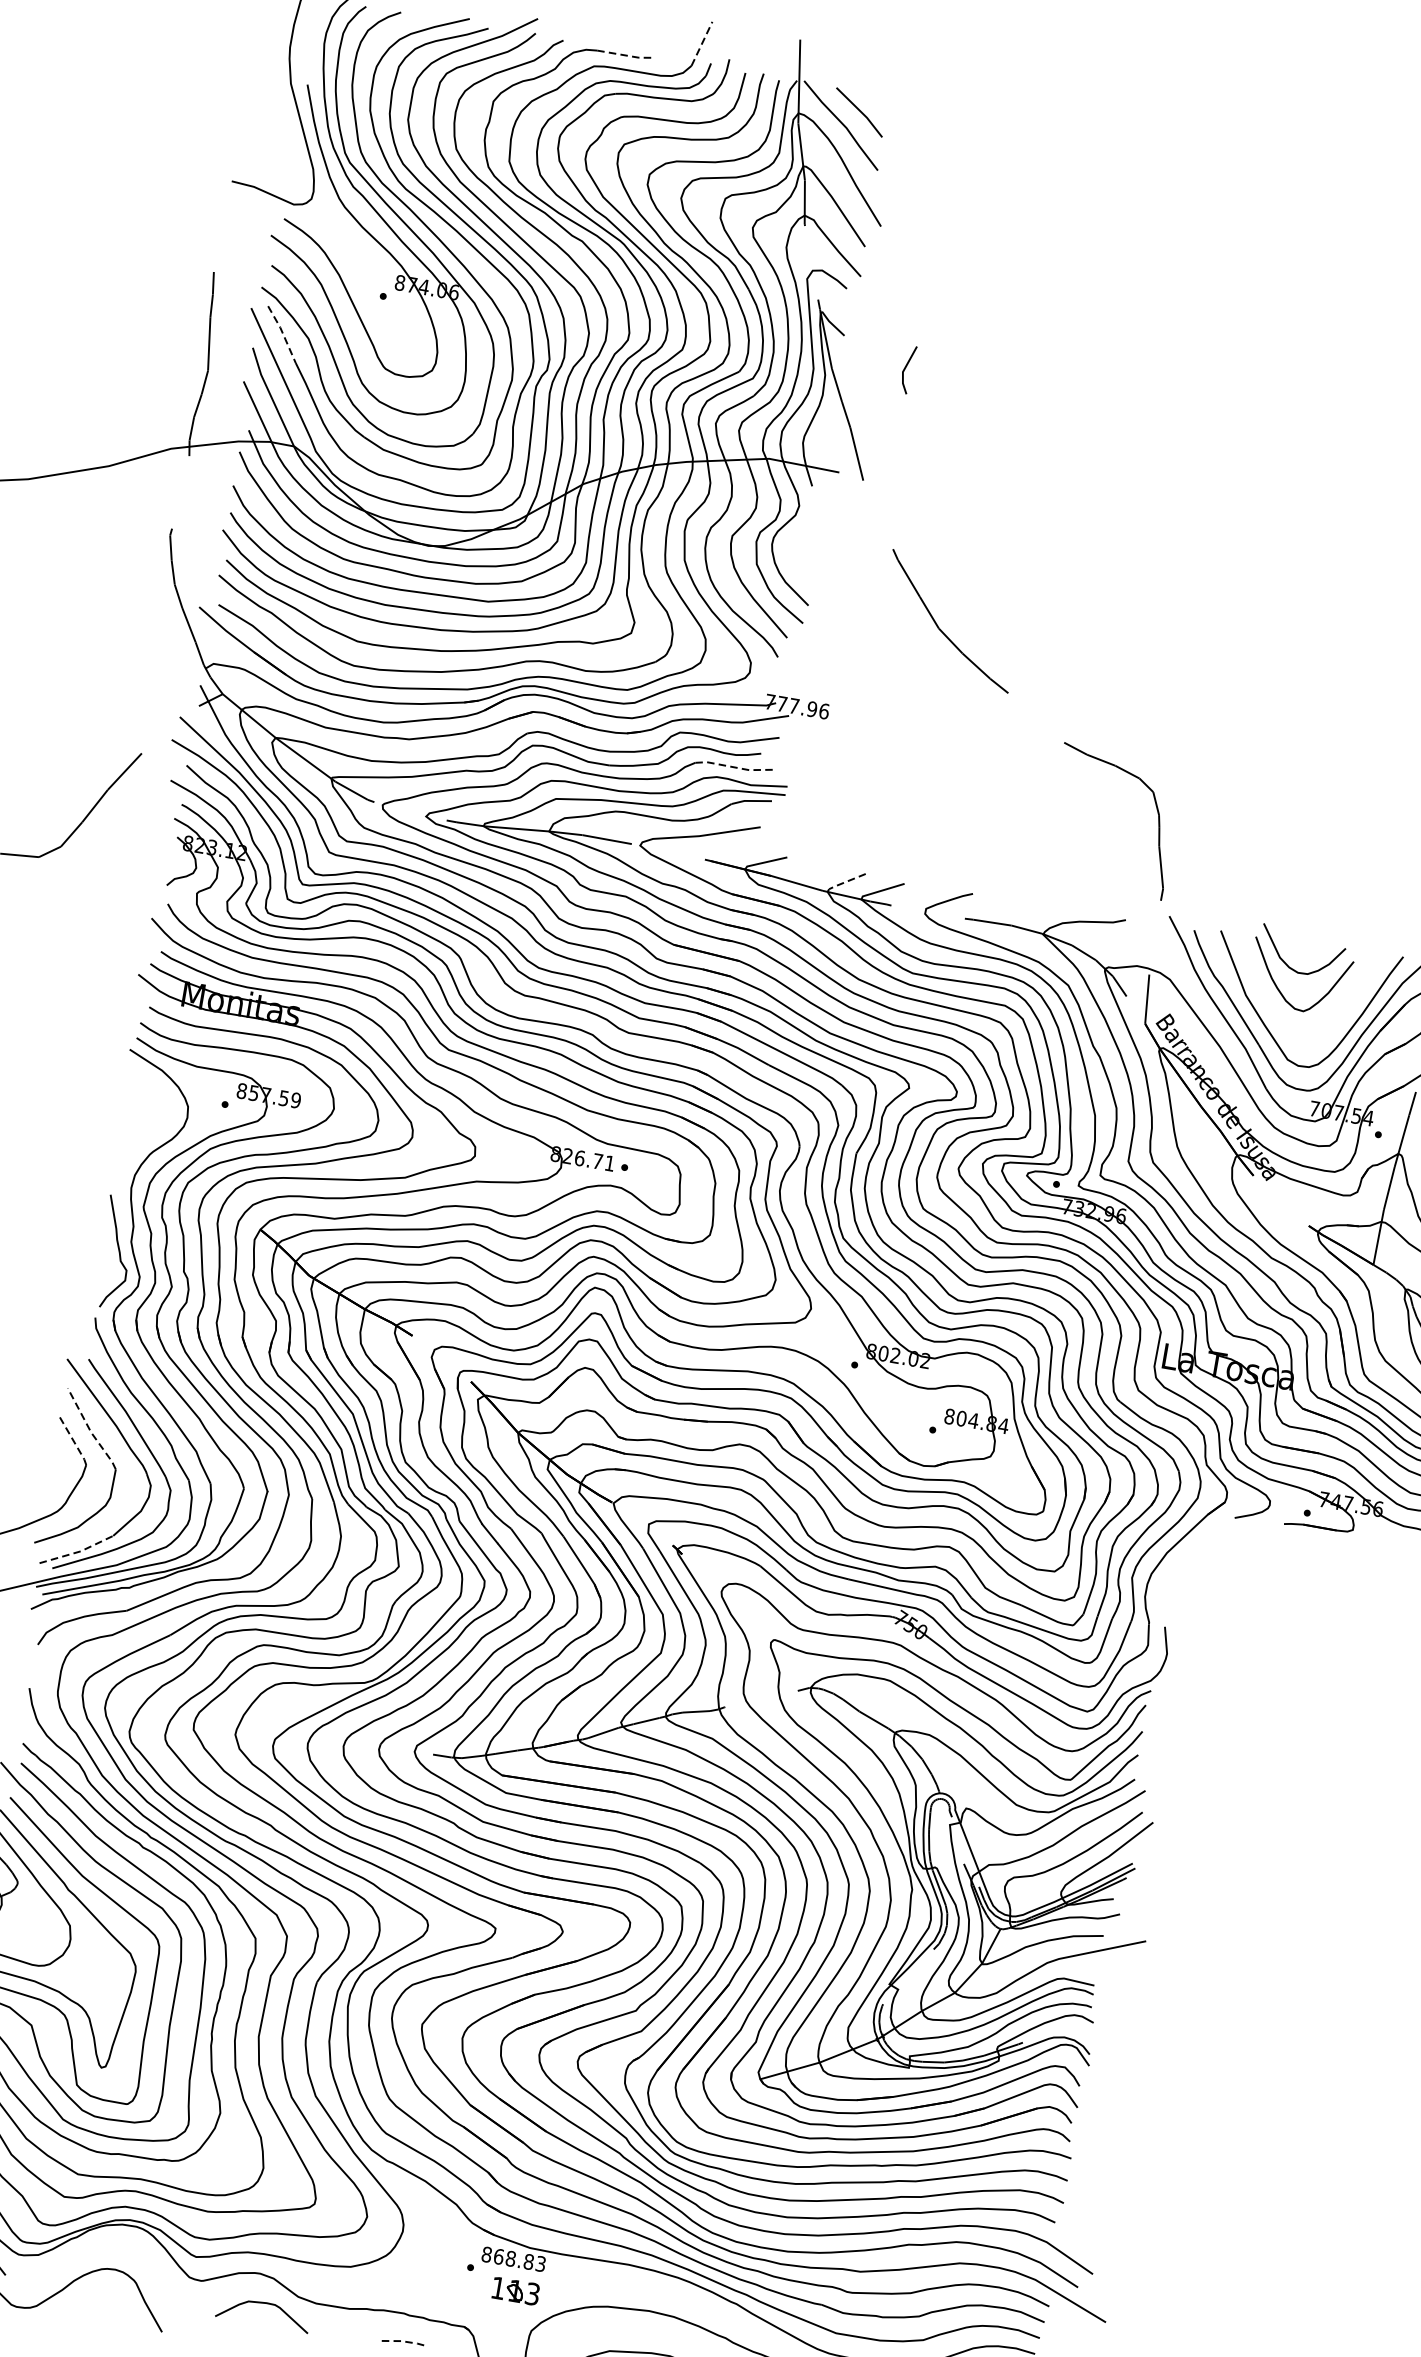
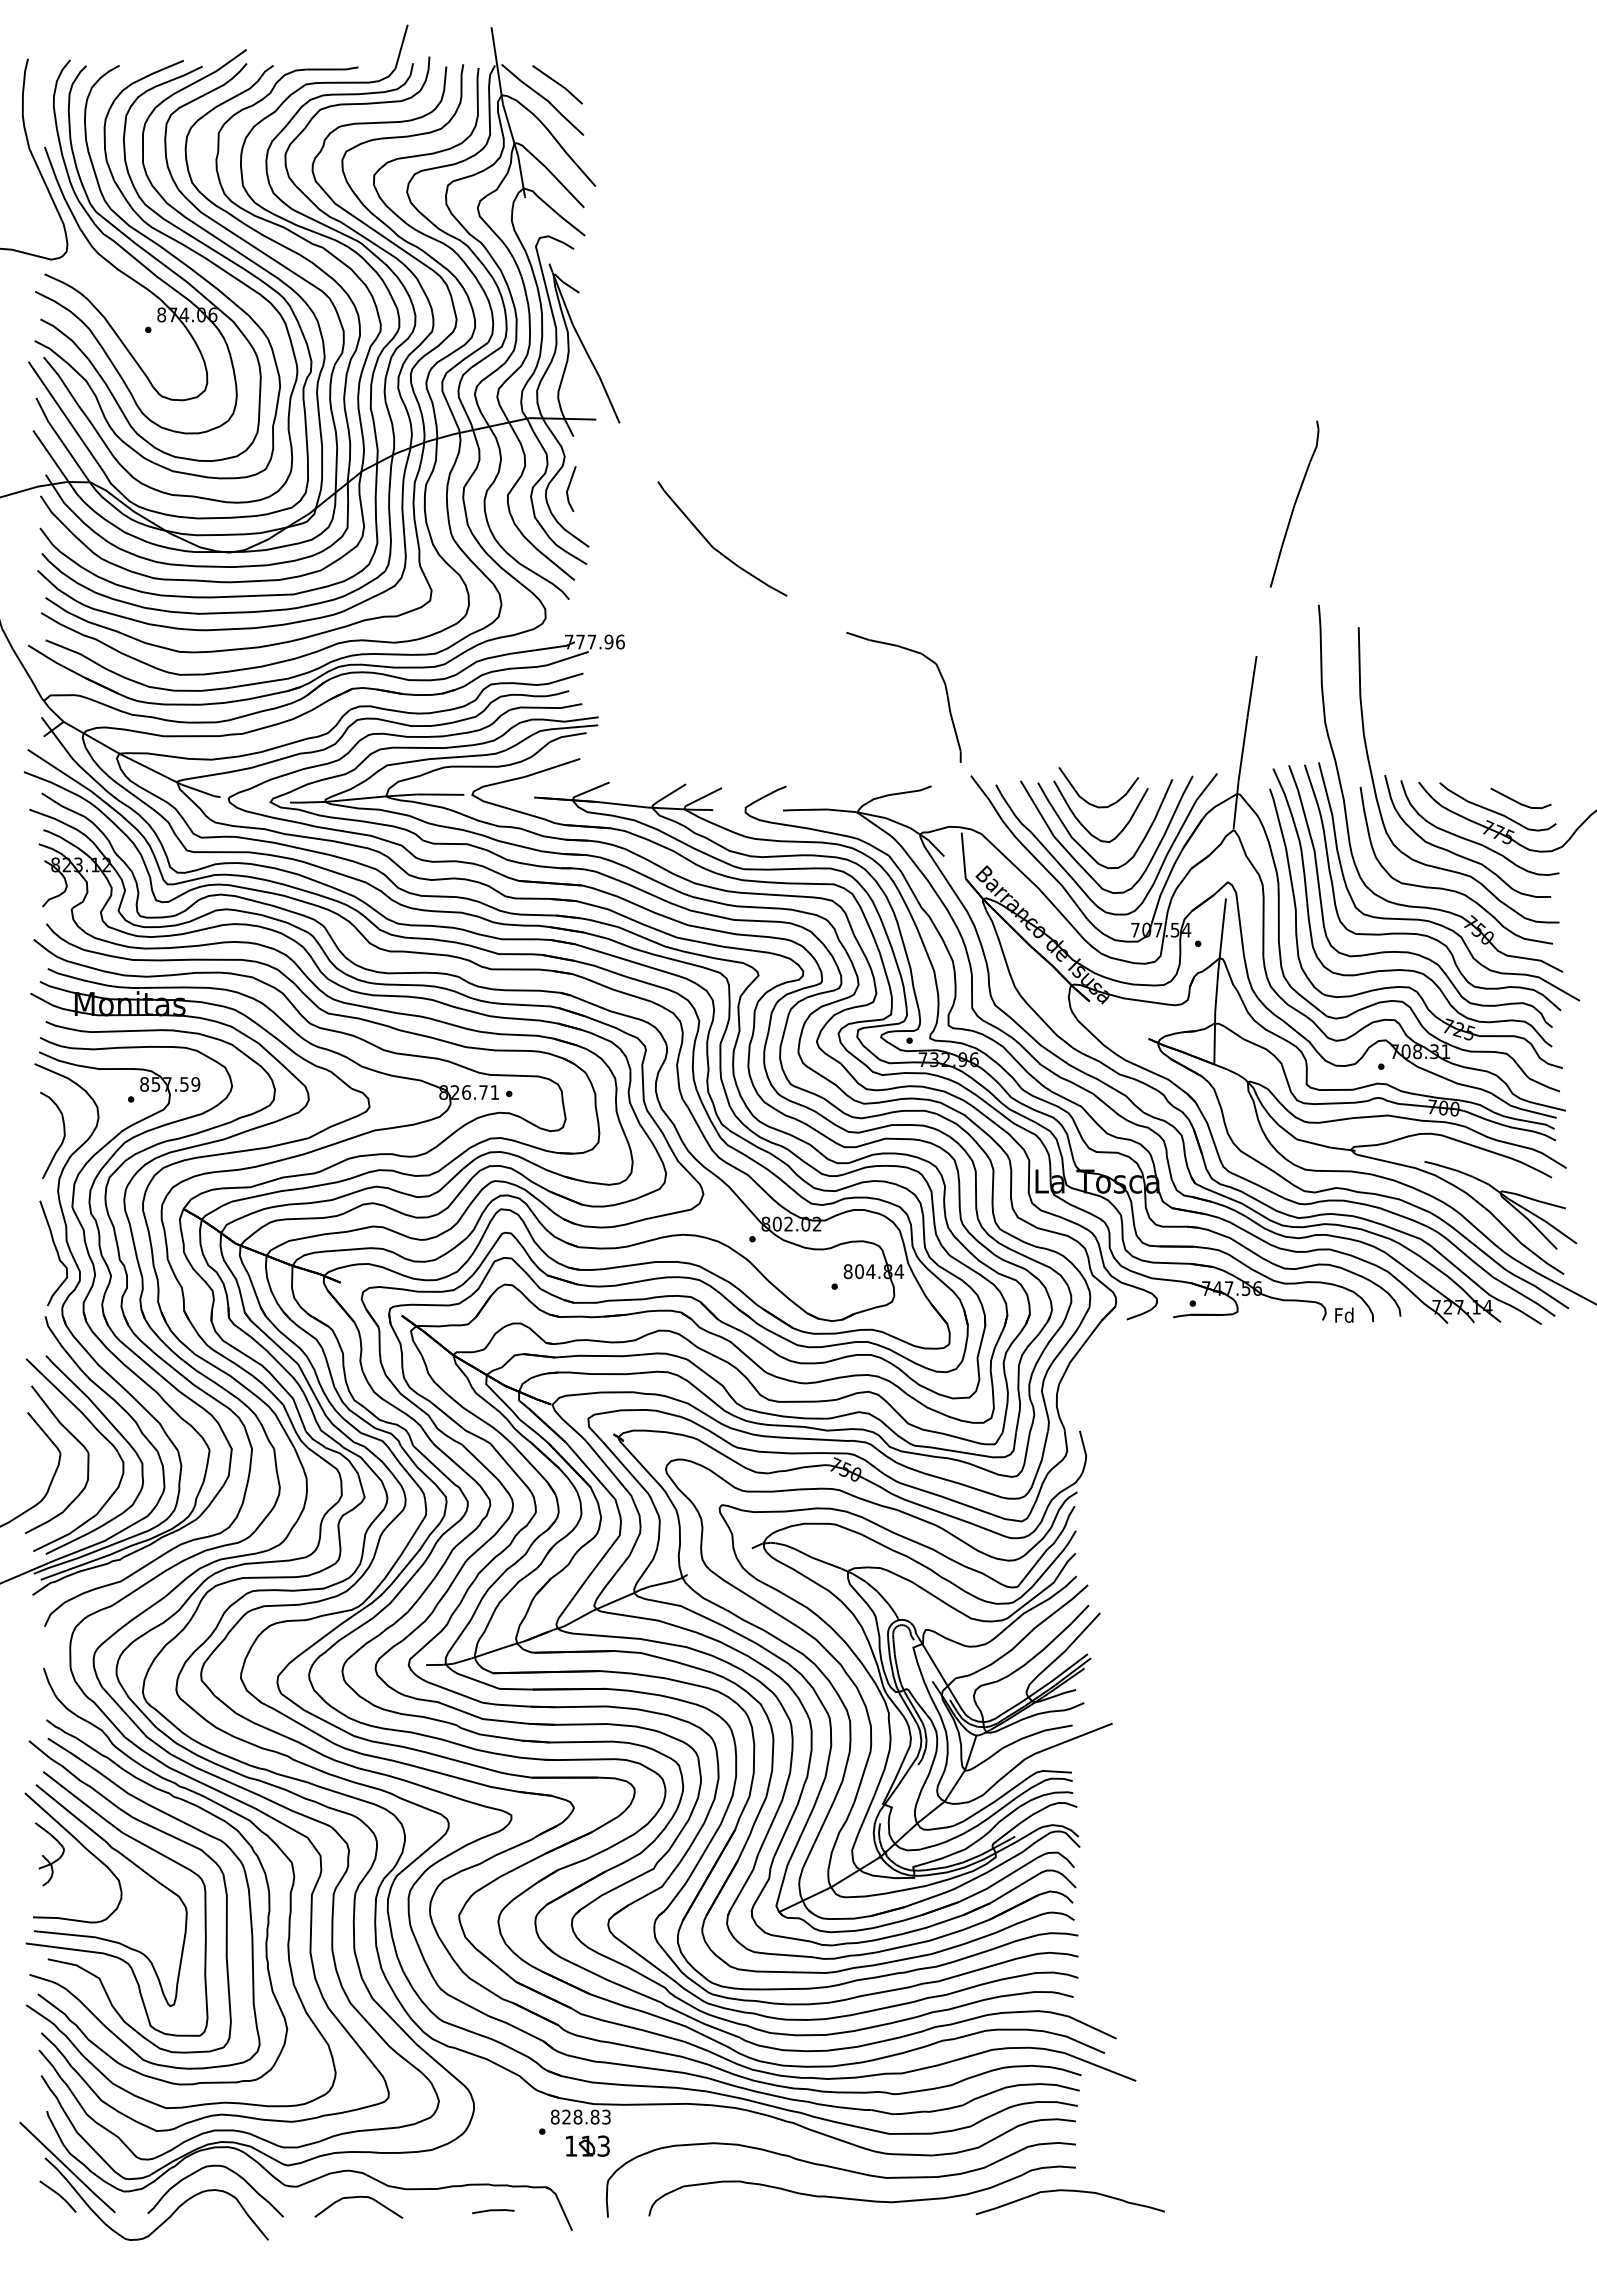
line: (701, 43) -> (401, 46), dashed -> solid
line: (624, 55) -> (332, 69), dashed -> solid
line: (282, 332) -> (61, 379), dashed -> solid
line: (906, 368) -> (569, 488), moved
line: (733, 766) -> (545, 707), dashed -> solid
line: (845, 881) -> (667, 795), dashed -> solid
curve: (1274, 1011) -> (1082, 846), added
curve: (145, 1134) -> (62, 1139), added
line: (89, 1430) -> (58, 1421), dashed -> solid
line: (73, 1439) -> (44, 1432), dashed -> solid
line: (77, 1552) -> (66, 1535), dashed -> solid
curve: (113, 2244) -> (209, 2167), added
text: (498, 2256) -> (566, 2116), 868.83 -> 828.83
line: (405, 2342) -> (494, 2210), dashed -> solid

